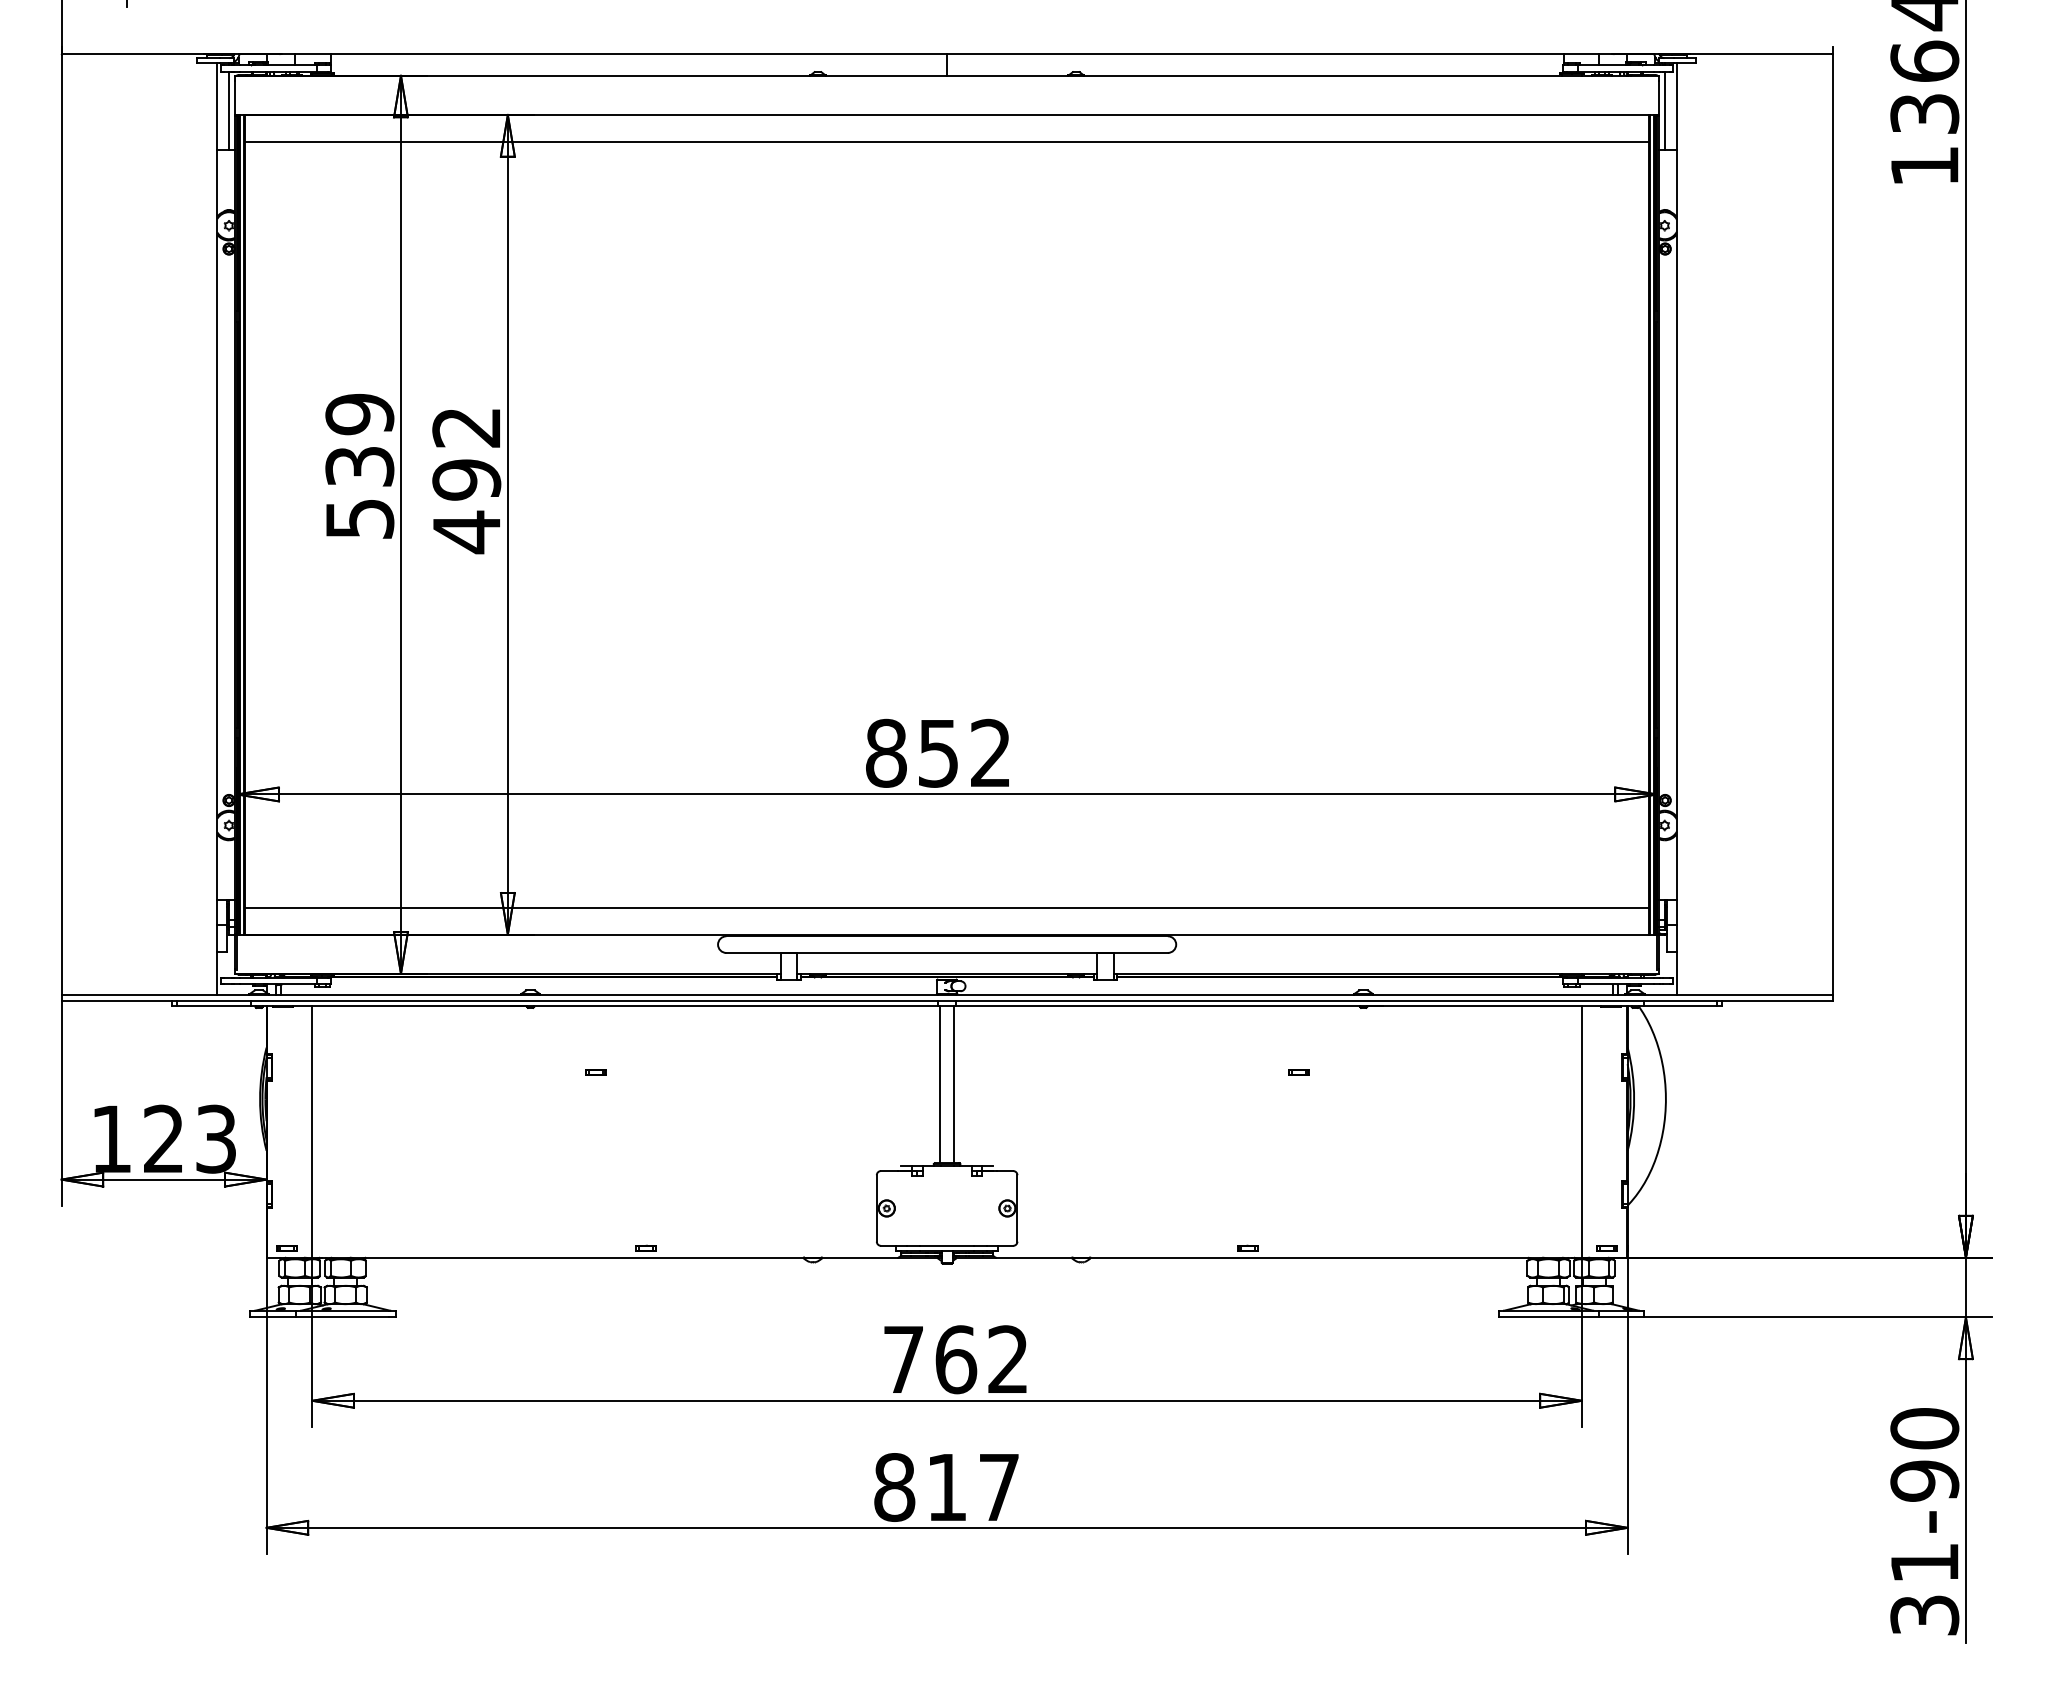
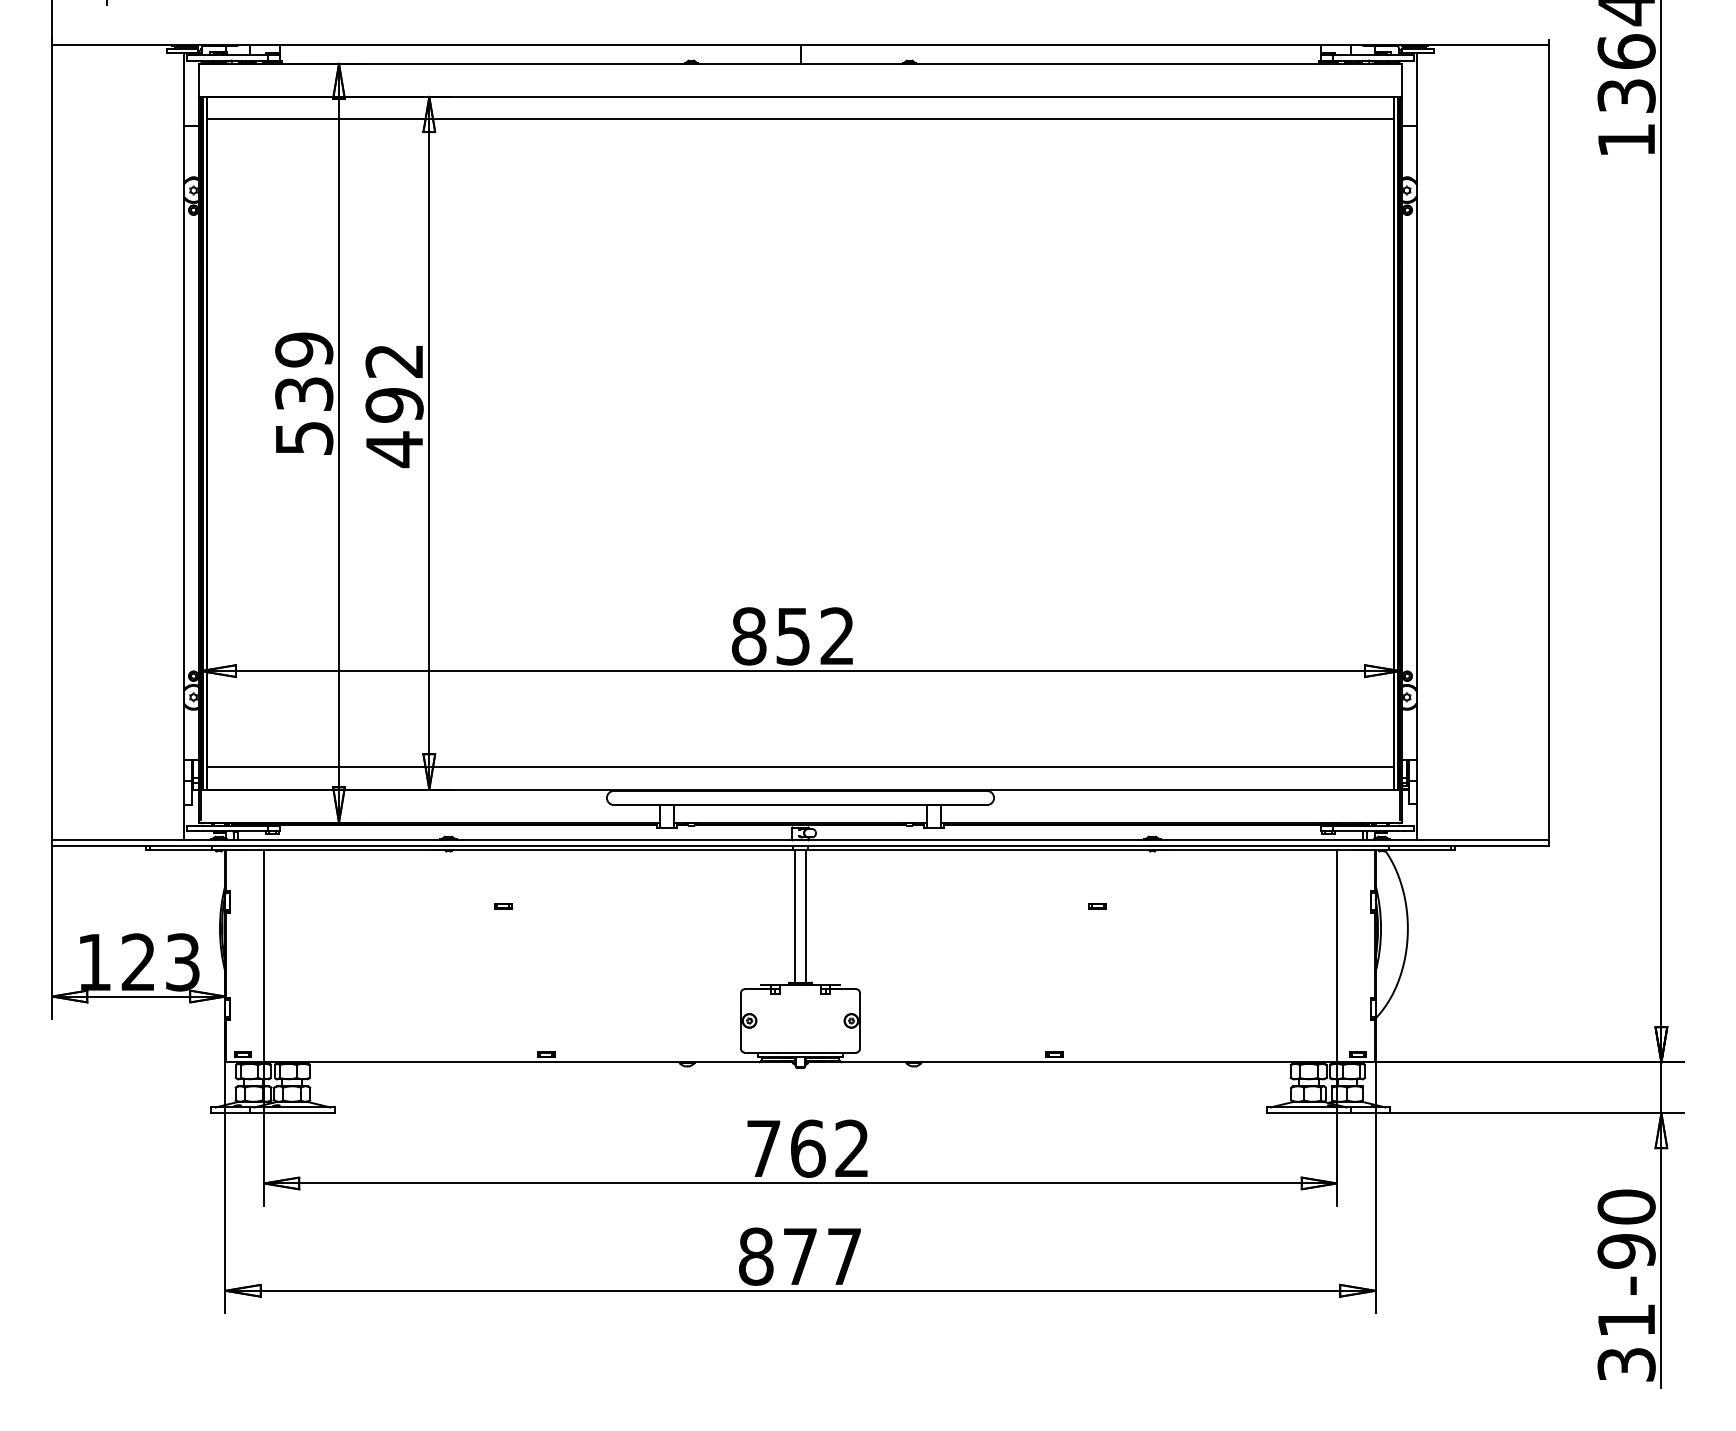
line: (228, 110) -> (193, 93), removed
line: (1665, 110) -> (1407, 93), removed
text: (946, 1487) -> (799, 1256), 817 -> 877

